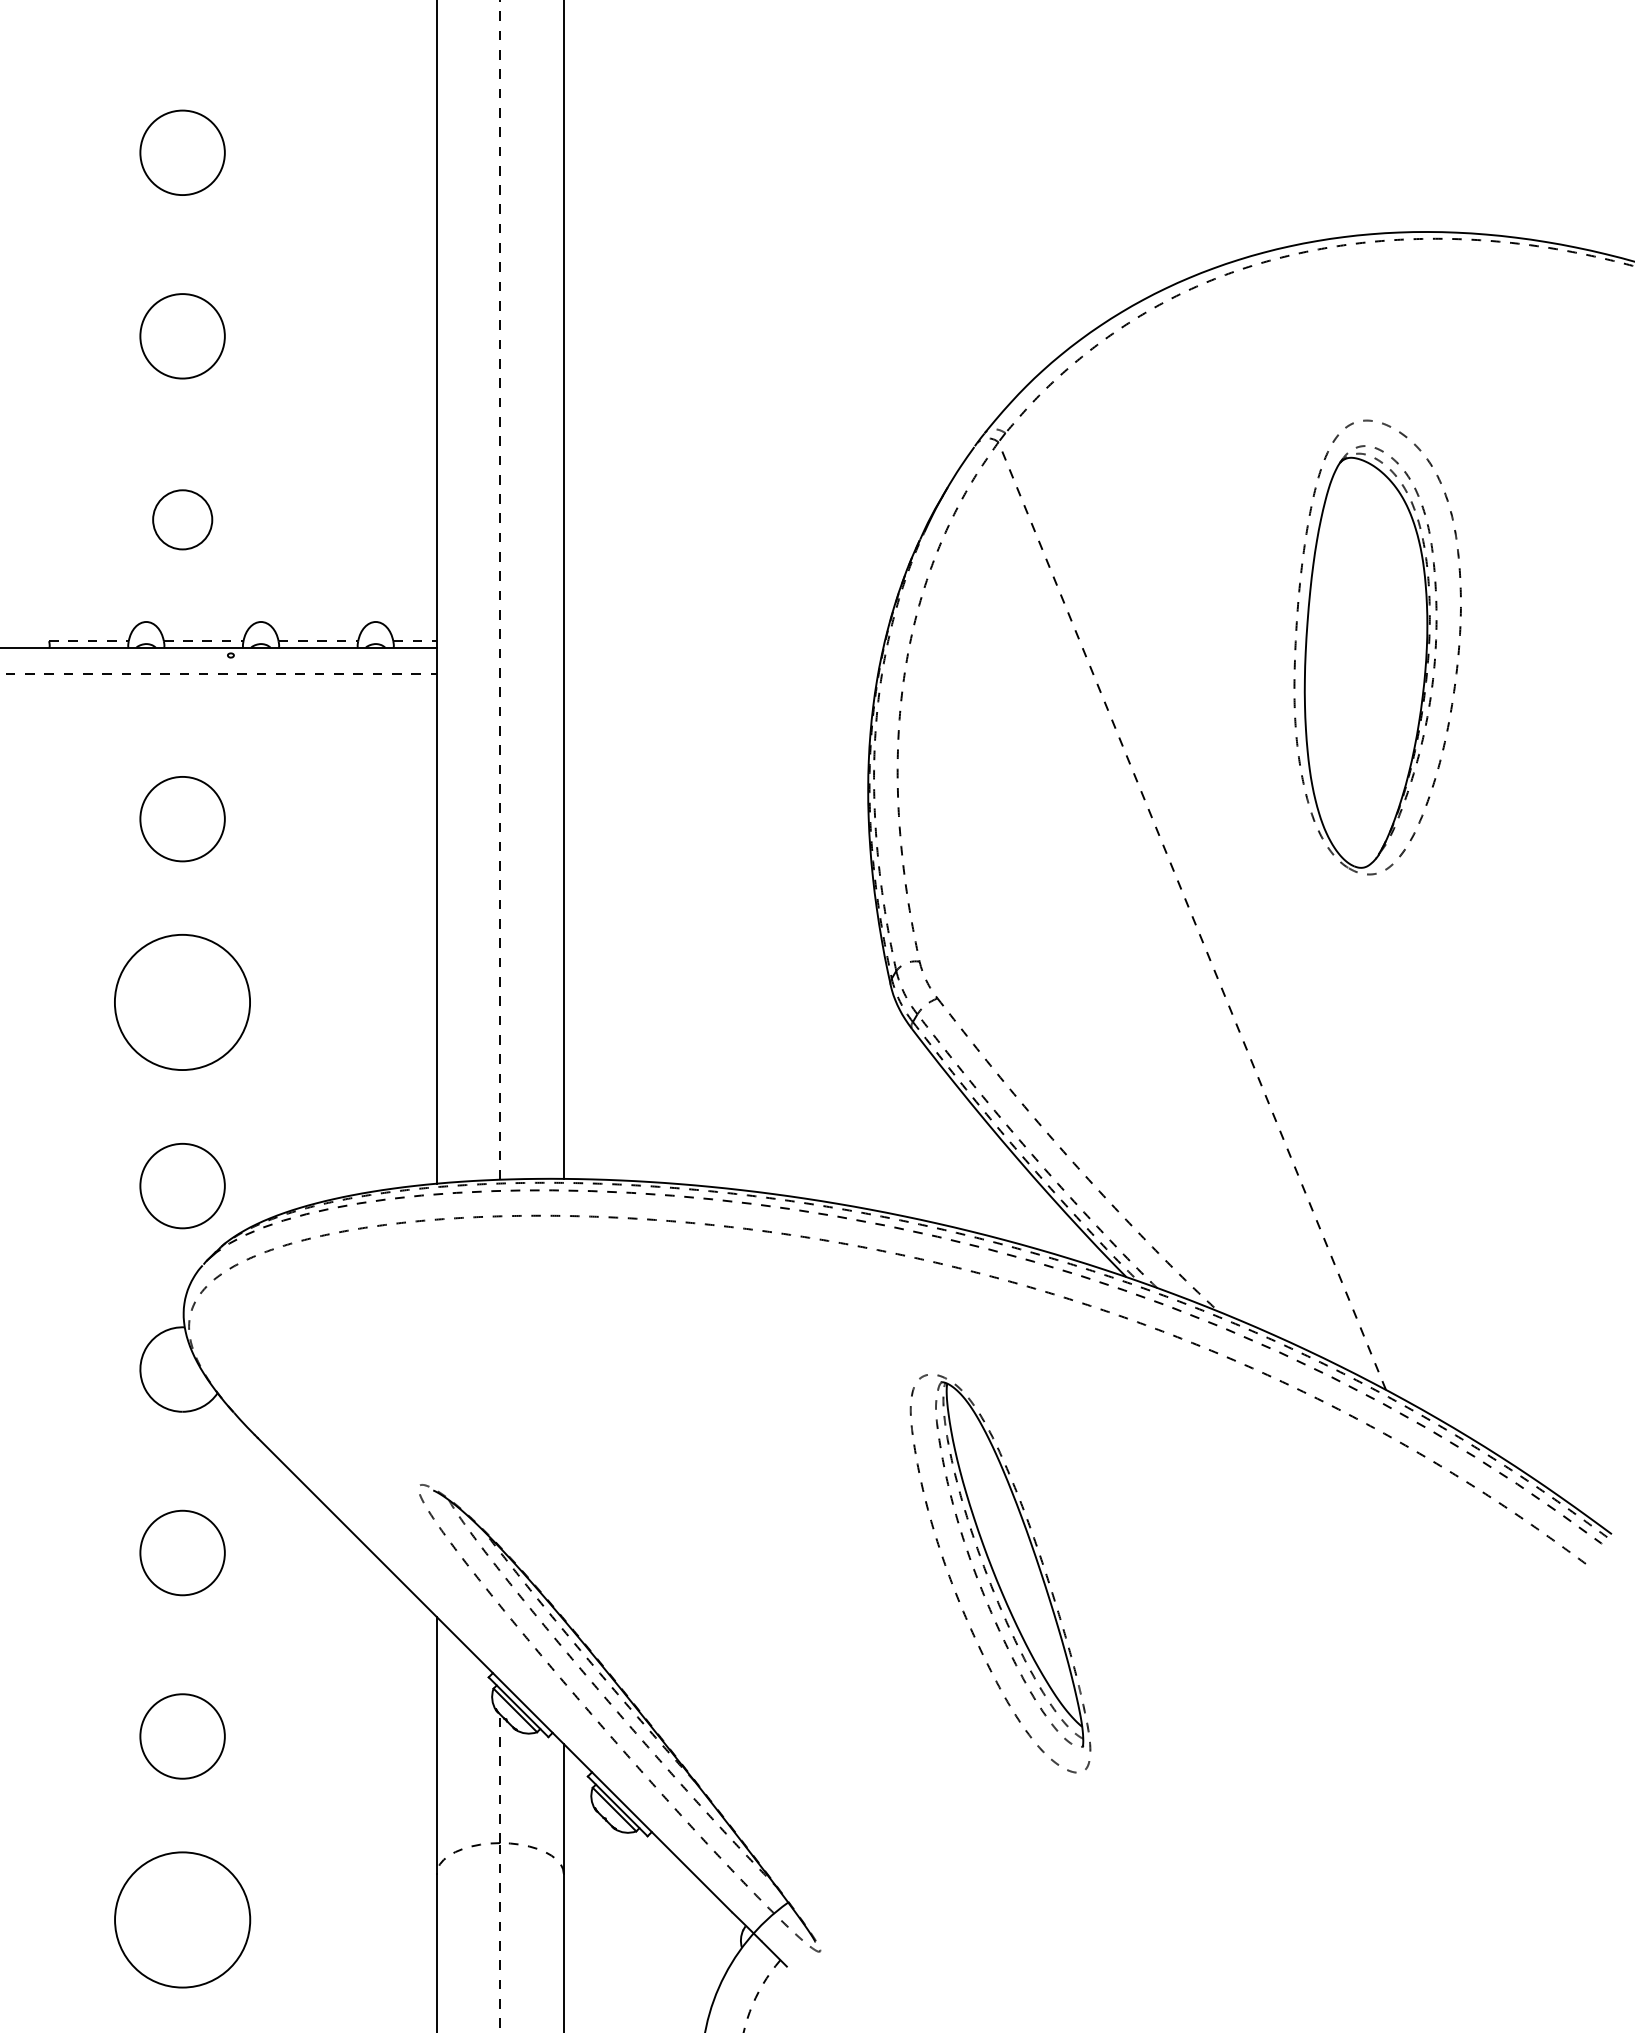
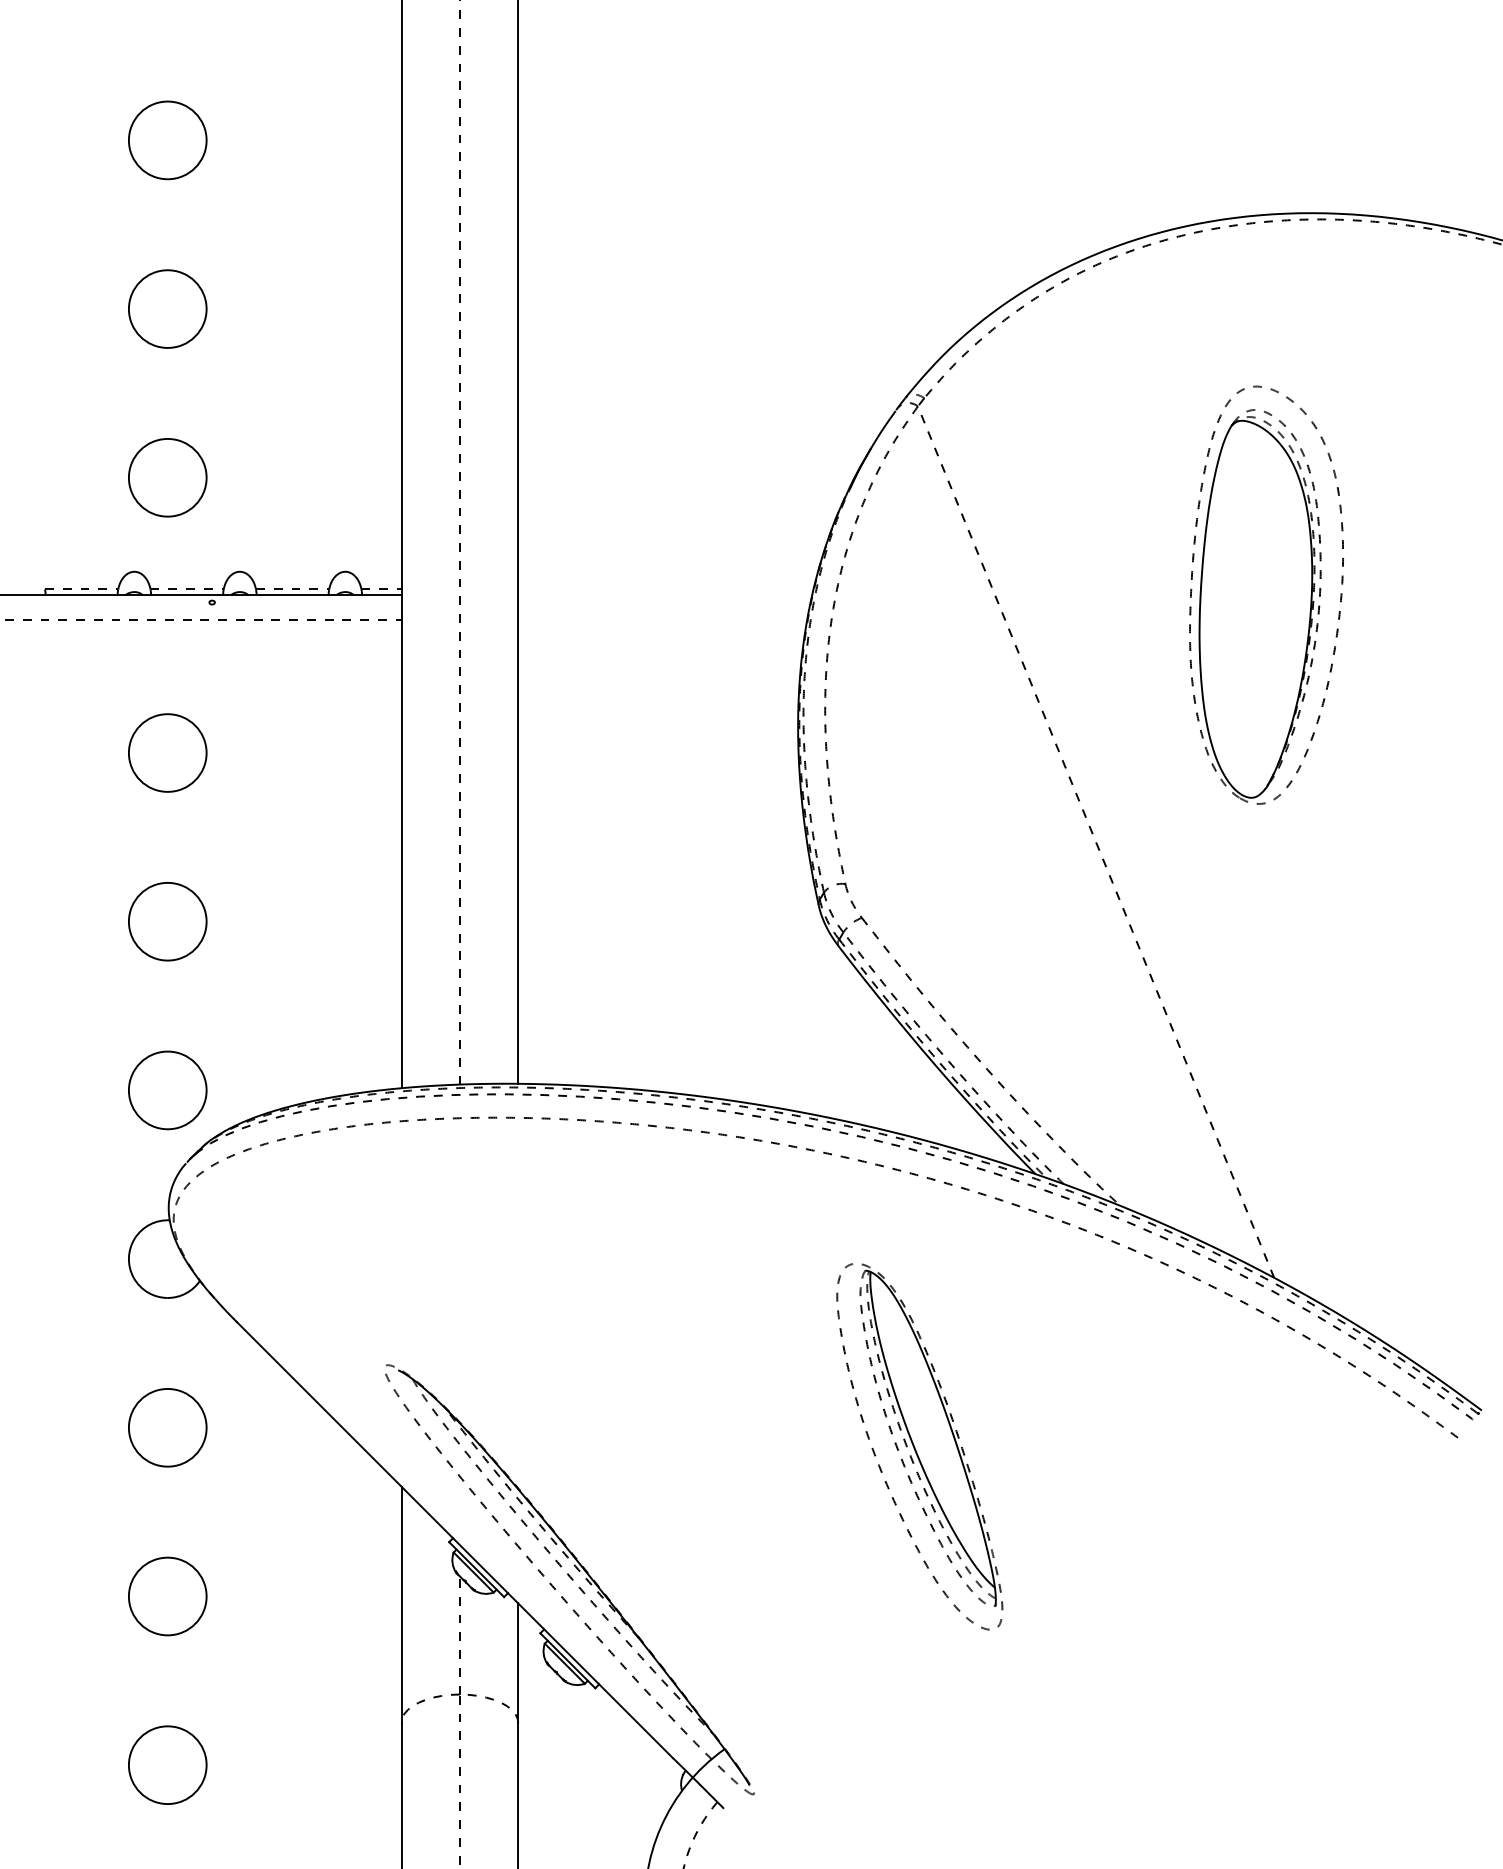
circle: (182, 519) -> (167, 477), size x1.43
circle: (182, 1002) -> (167, 921), size x0.62
circle: (182, 1920) -> (167, 1765), size x0.62

